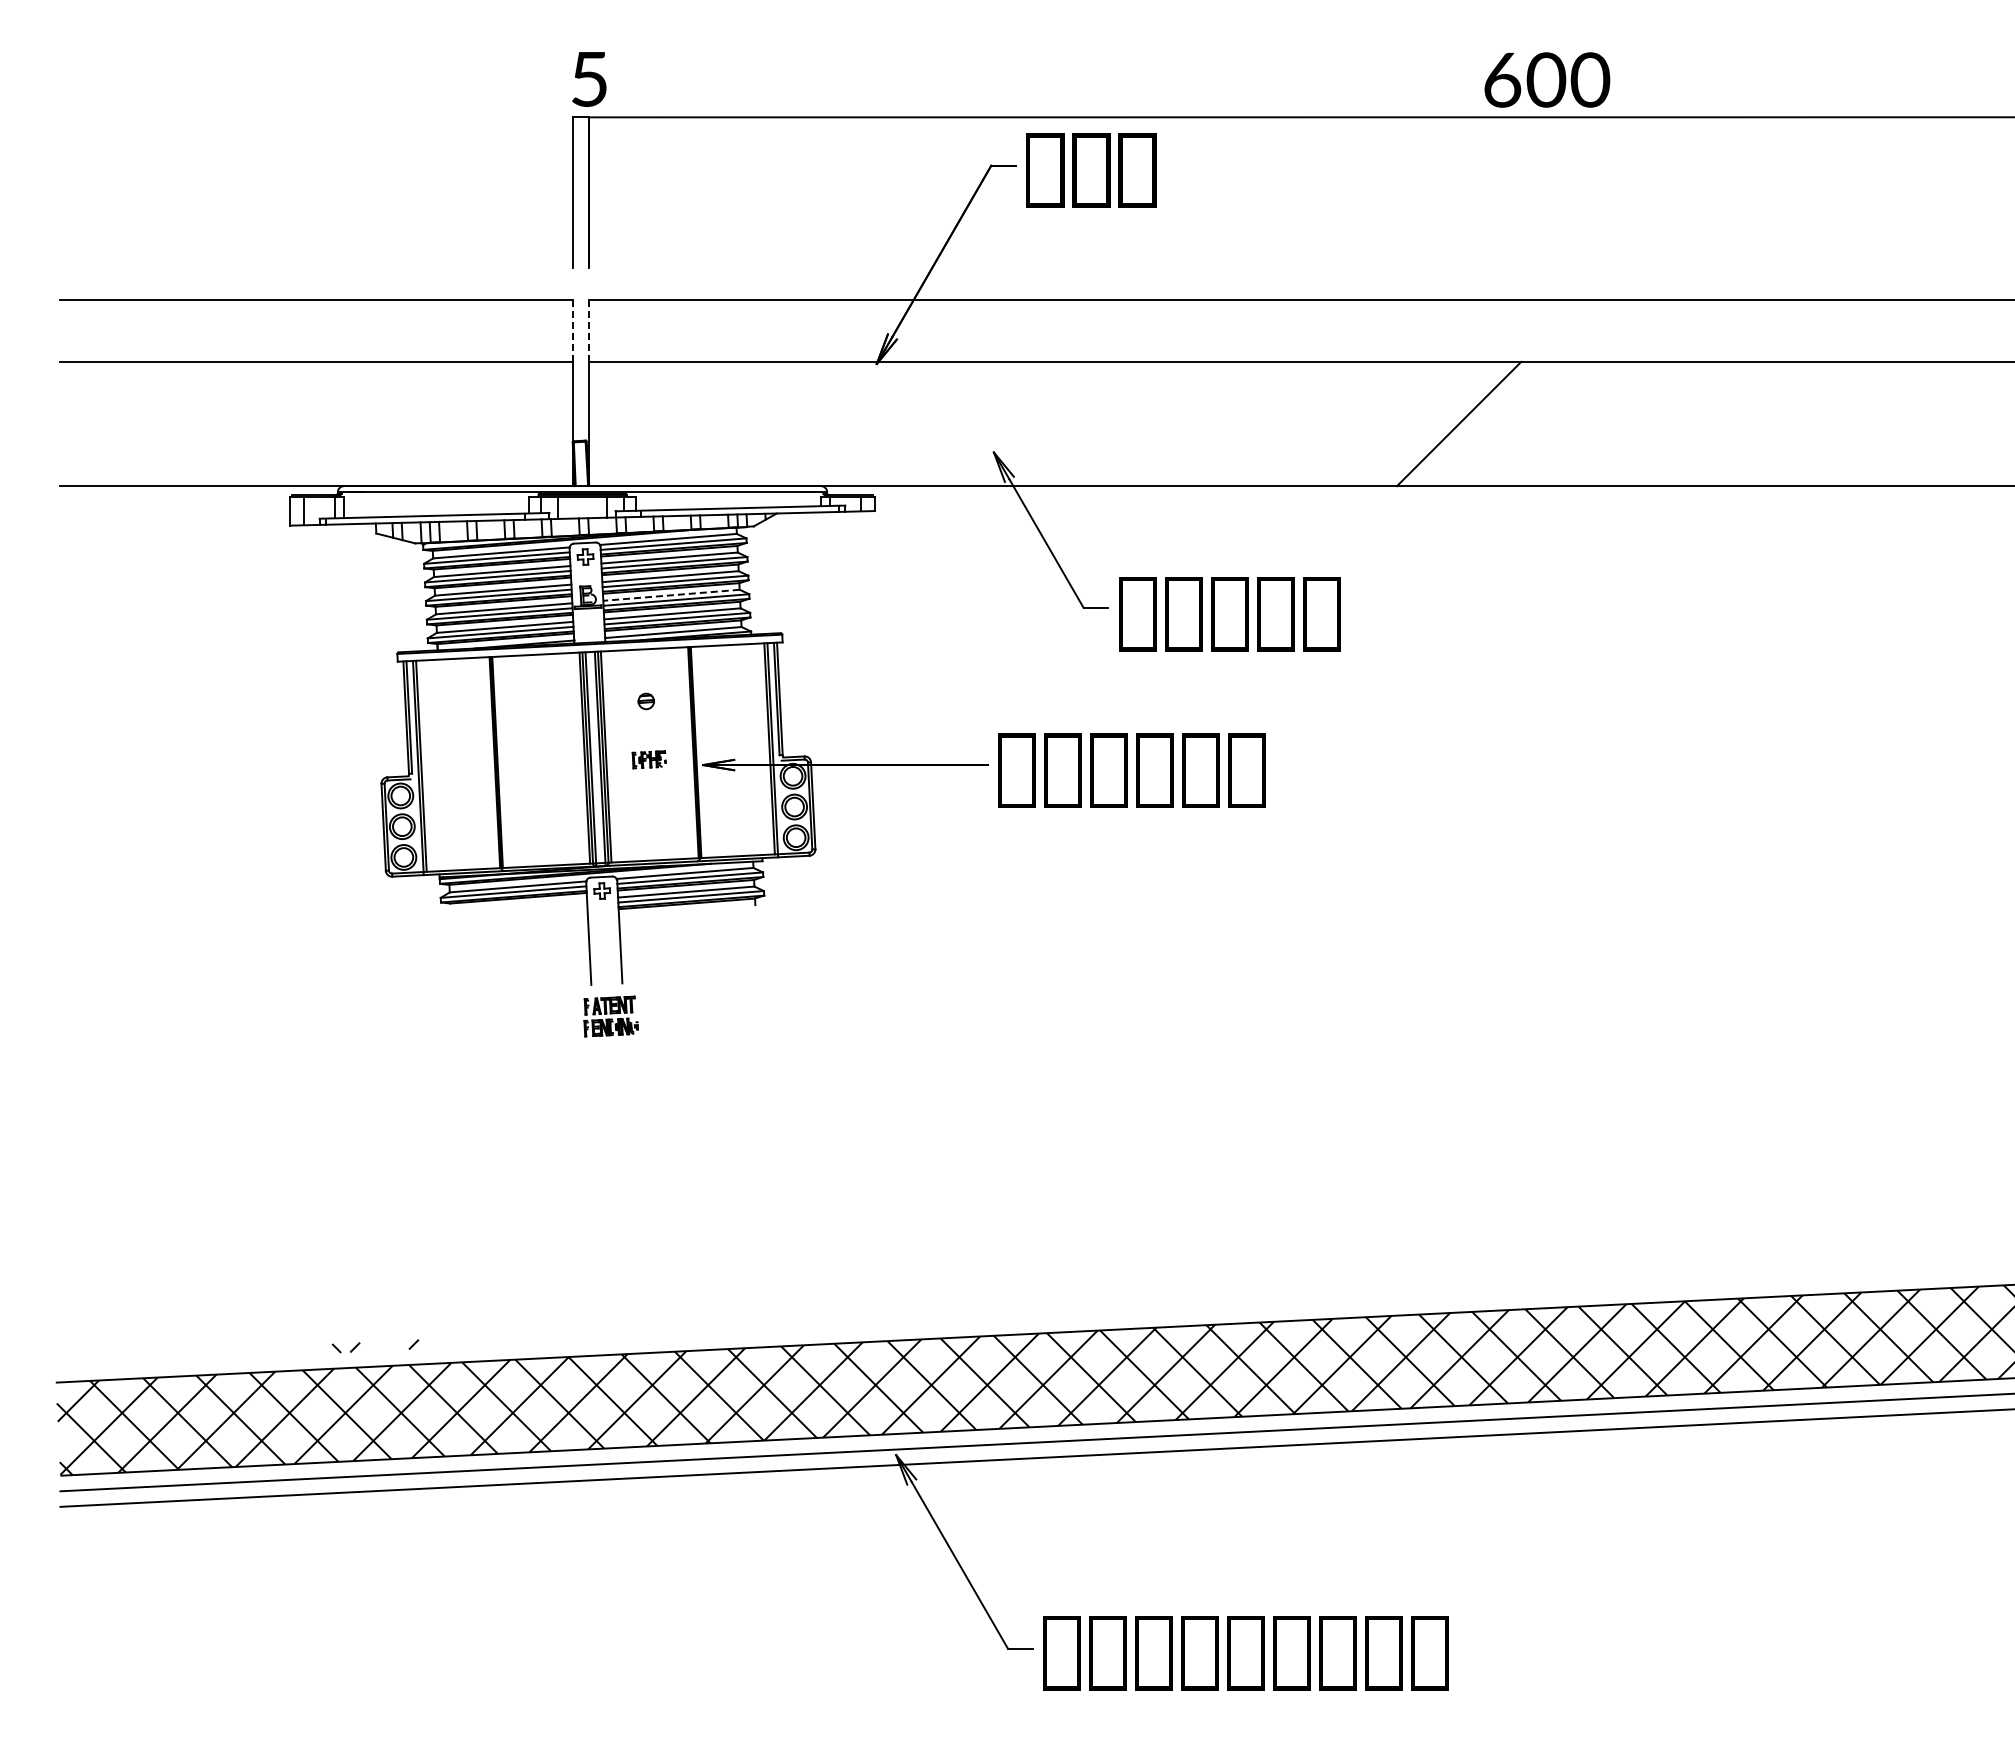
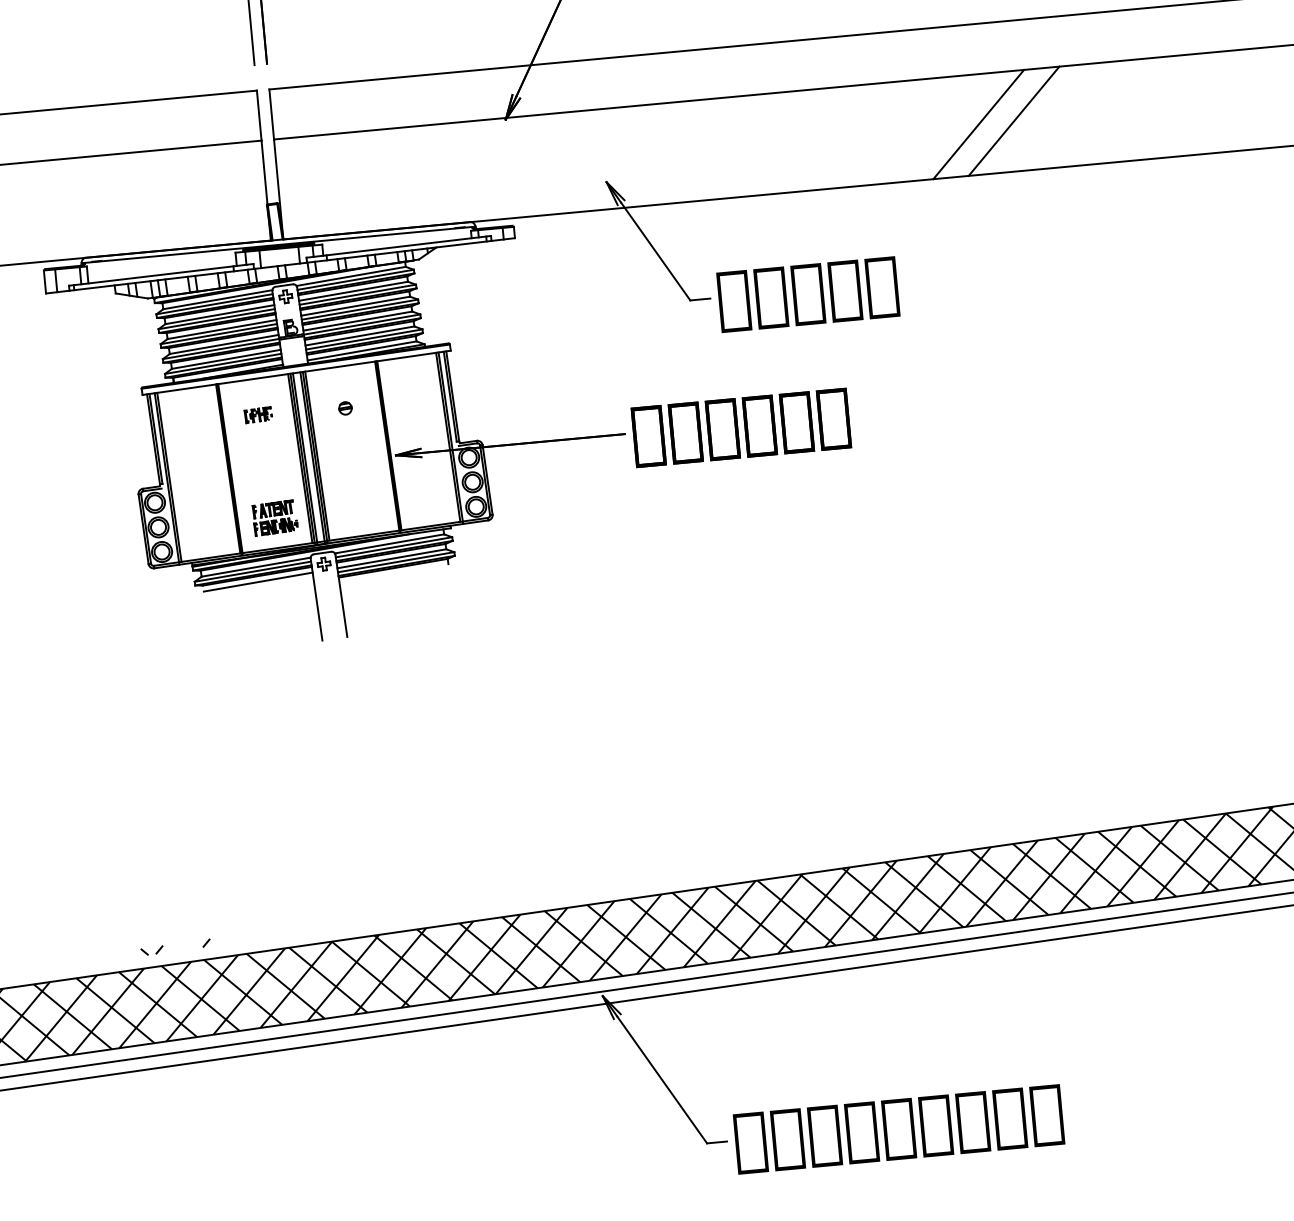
line: (589, 330) -> (272, 114), dashed -> solid
line: (573, 331) -> (259, 116), dashed -> solid
line: (1502, 423) -> (1013, 120), added
line: (671, 595) -> (357, 321), dashed -> solid
part: (648, 759) -> (257, 414), moved
line: (518, 905) -> (257, 582), added
part: (610, 1016) -> (274, 518), moved

